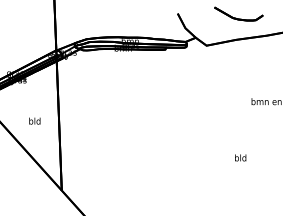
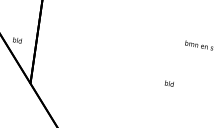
text: (34, 120) -> (17, 39), moved

